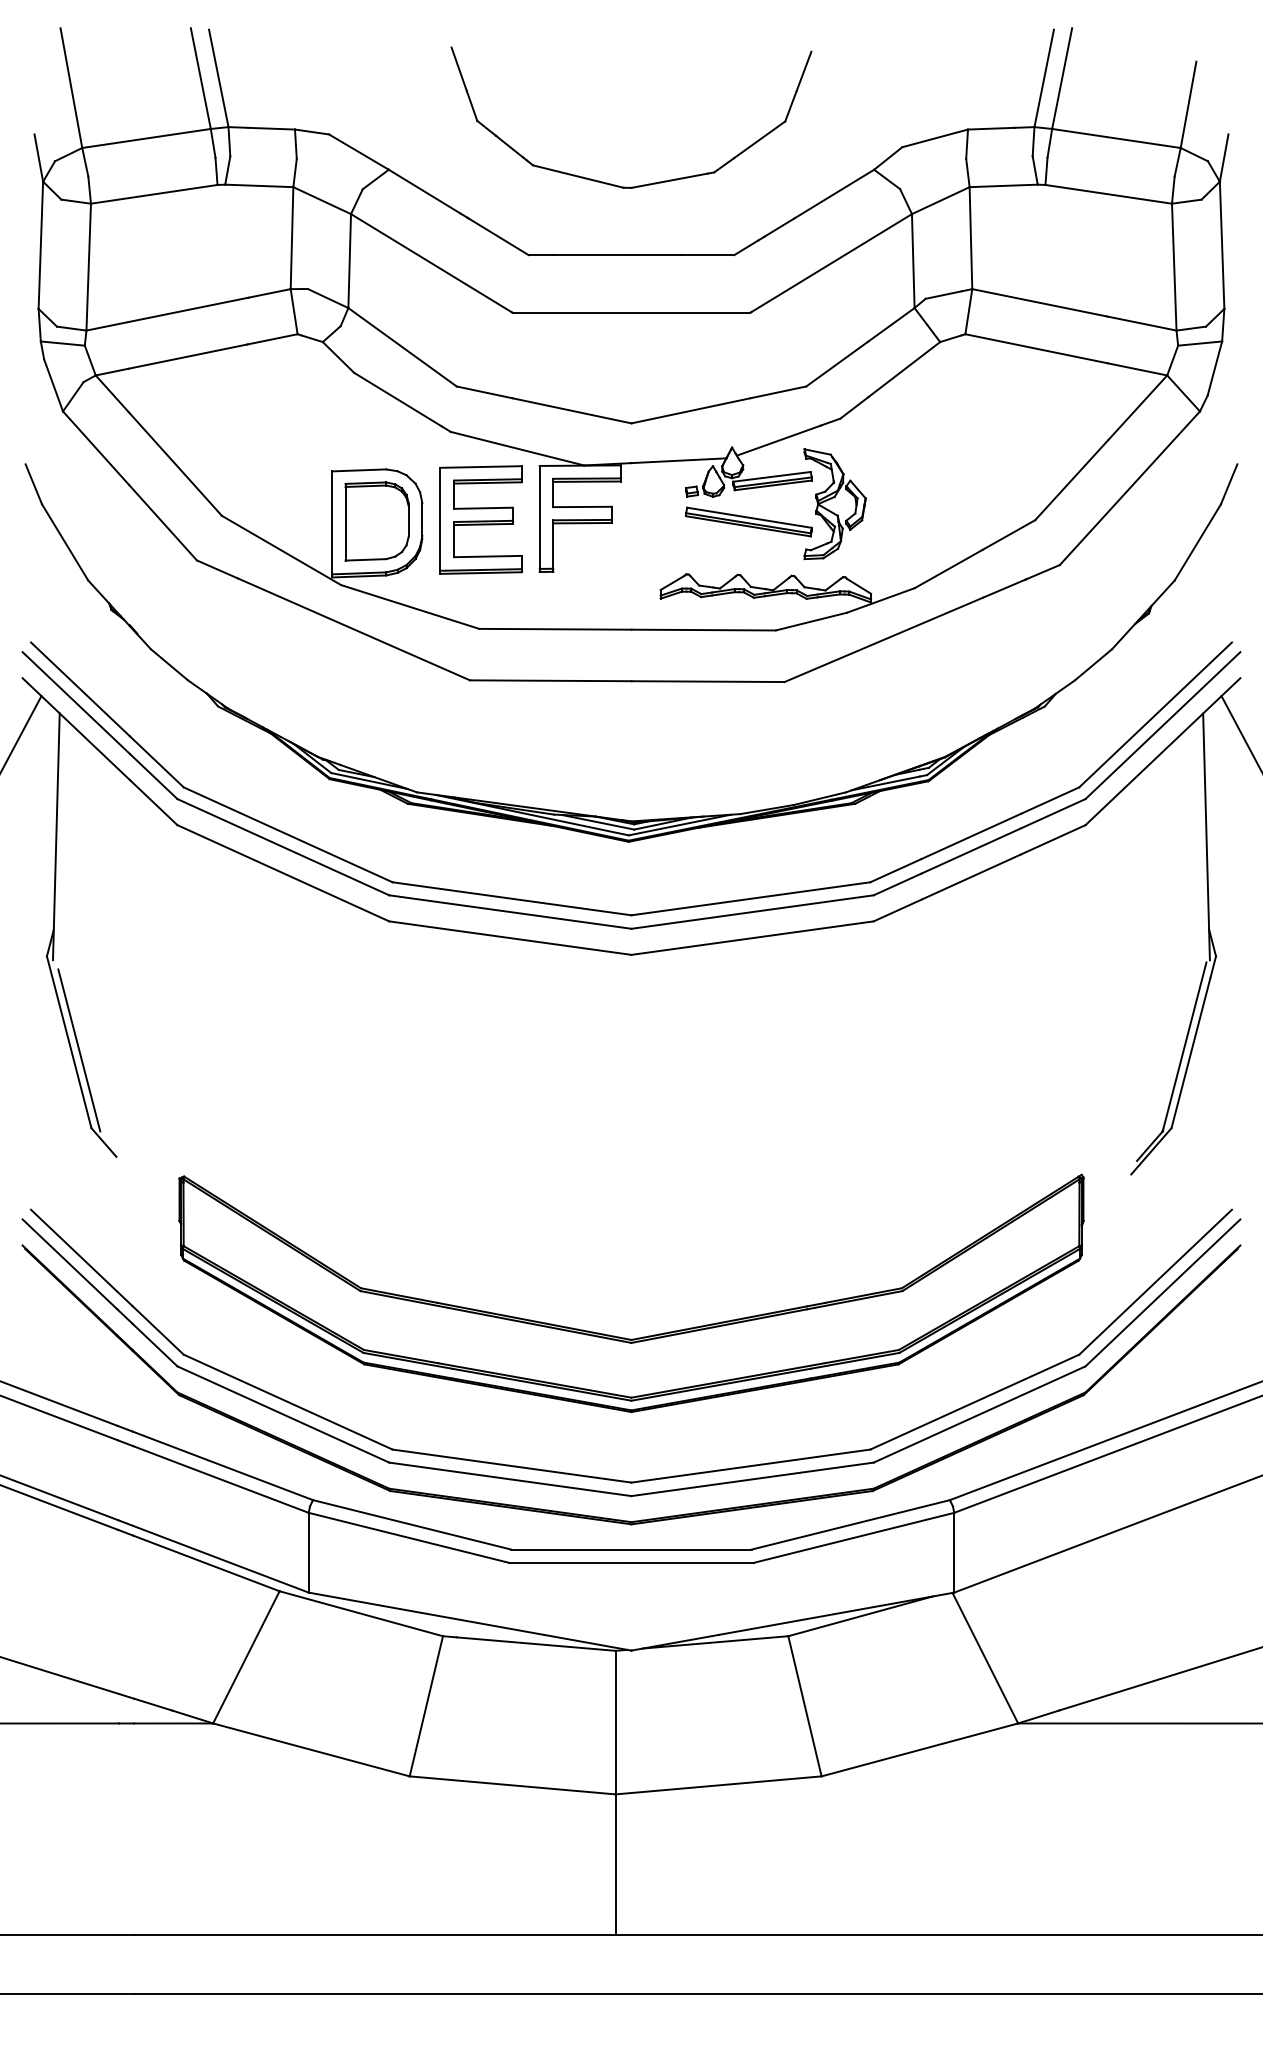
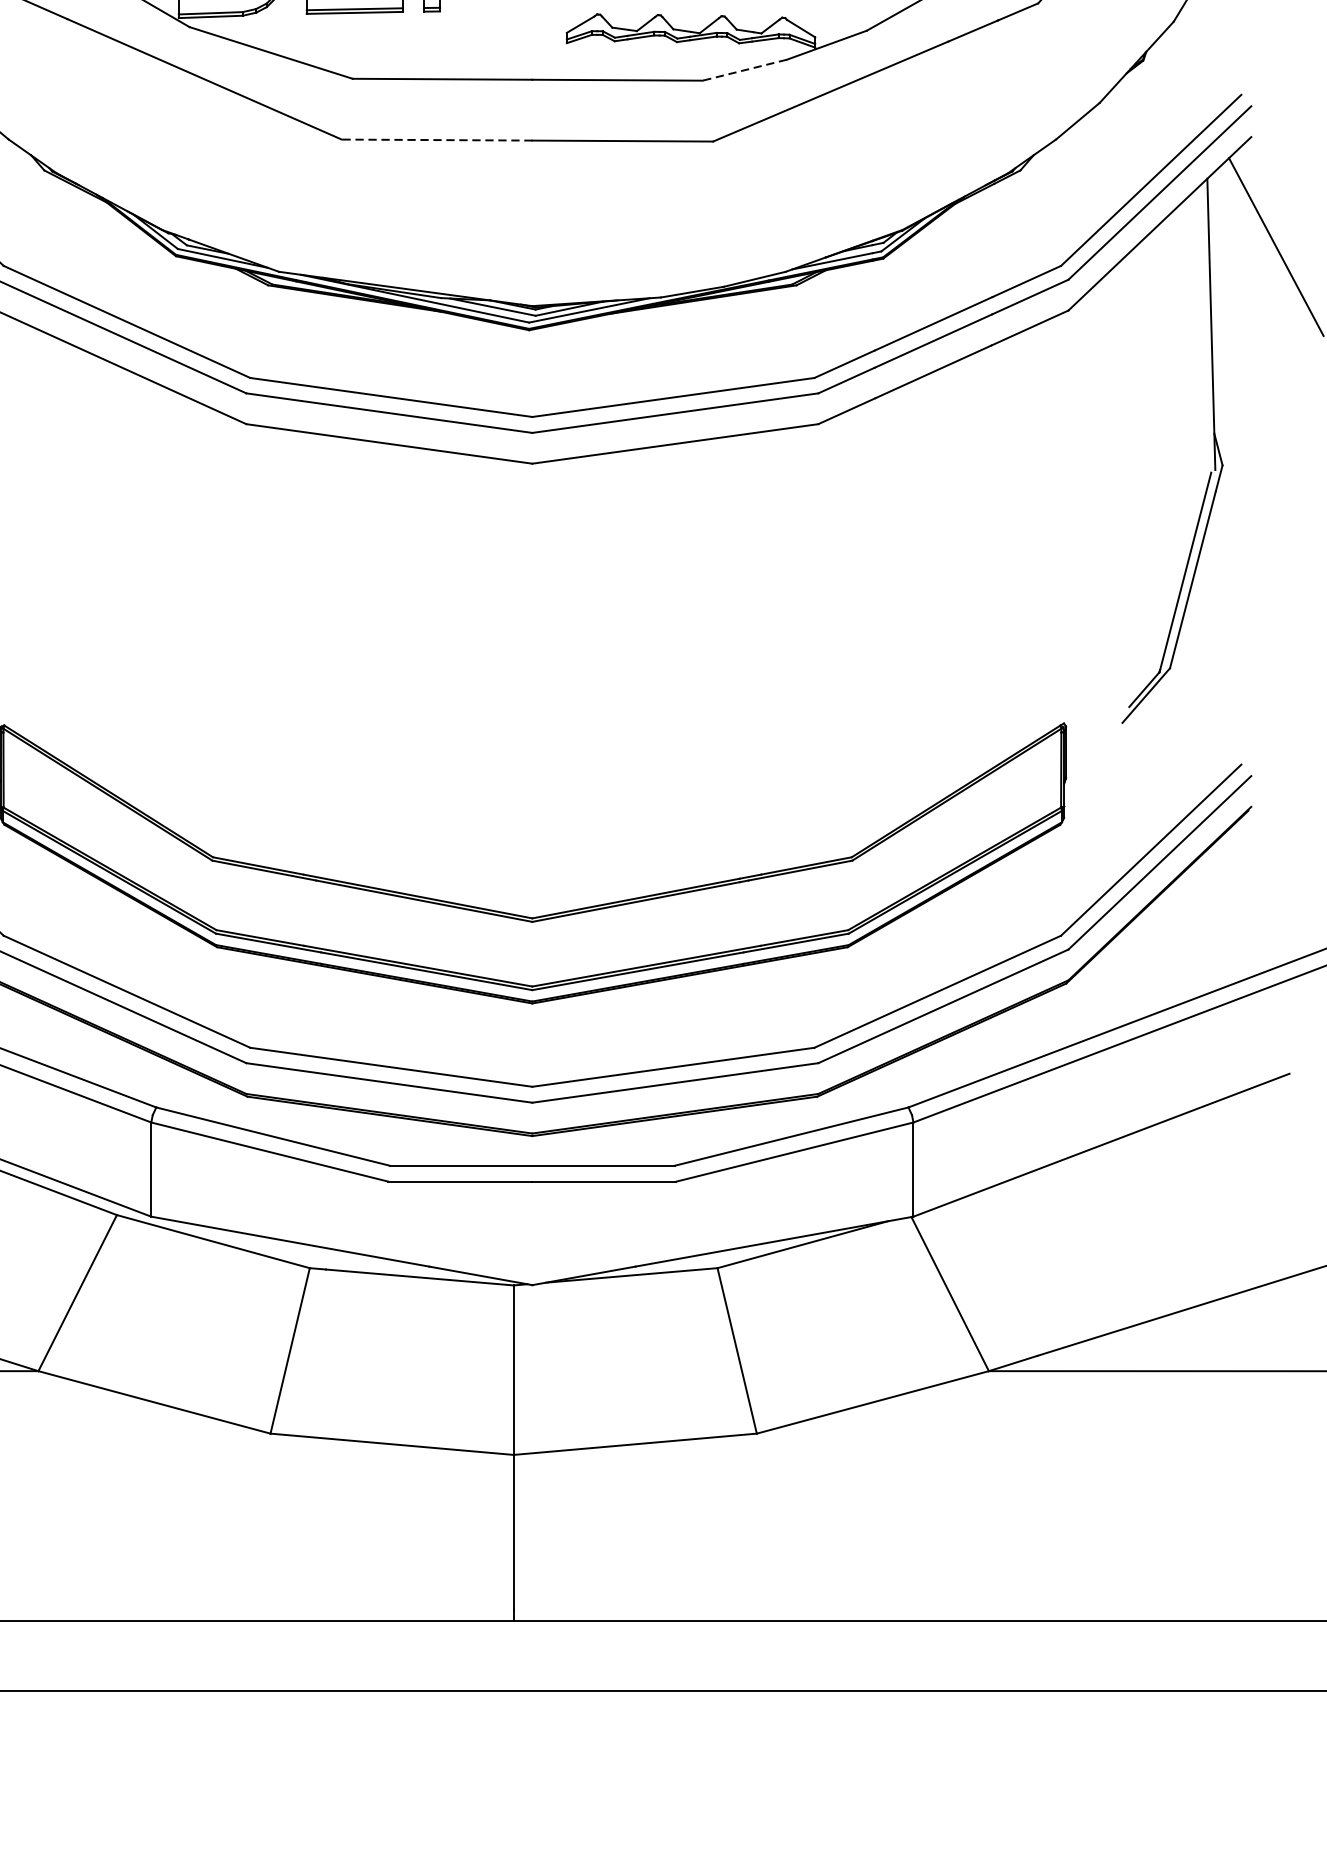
line: (811, 621) -> (744, 70), solid -> dashed
line: (550, 680) -> (436, 139), solid -> dashed

